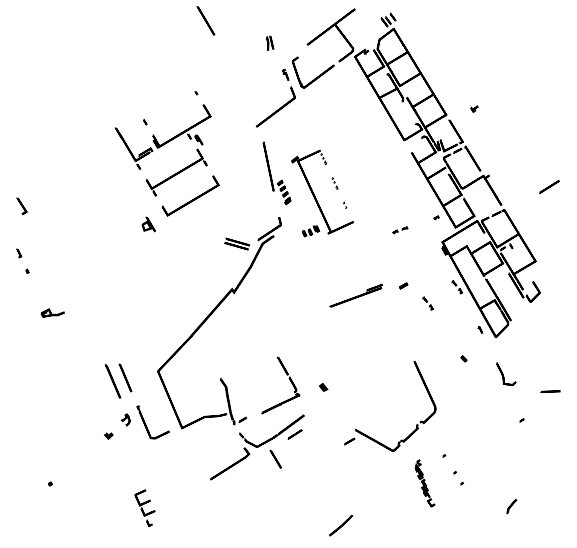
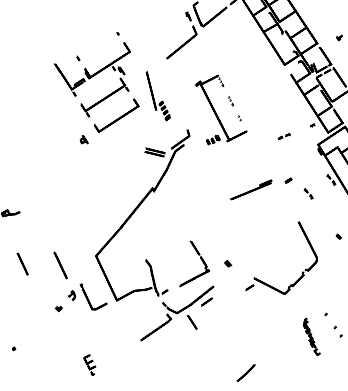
part: (276, 173) -> (157, 96), moved
part: (148, 224) -> (83, 139), size x0.7
line: (125, 377) -> (22, 263), moved
part: (416, 424) -> (302, 272), moved
part: (144, 507) -> (89, 364), size x0.7

